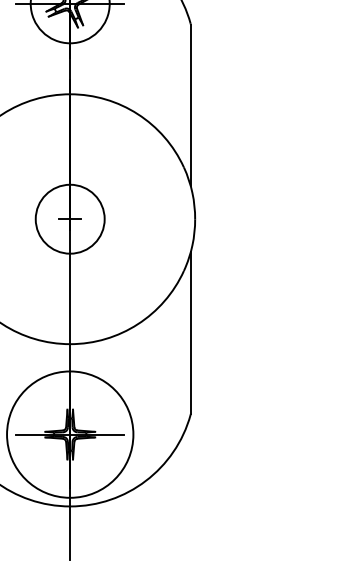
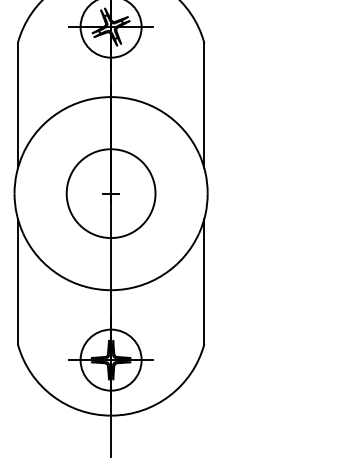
circle: (69, 219) -> (110, 193), size x1.67
circle: (69, 433) -> (110, 359), size x0.62

